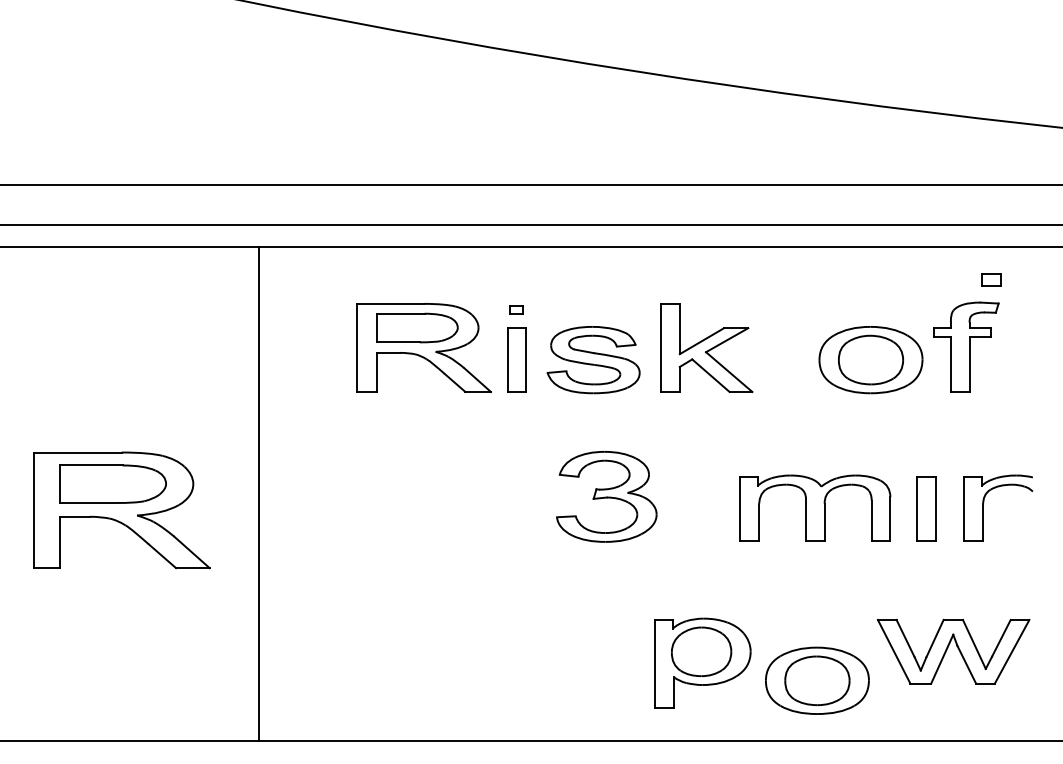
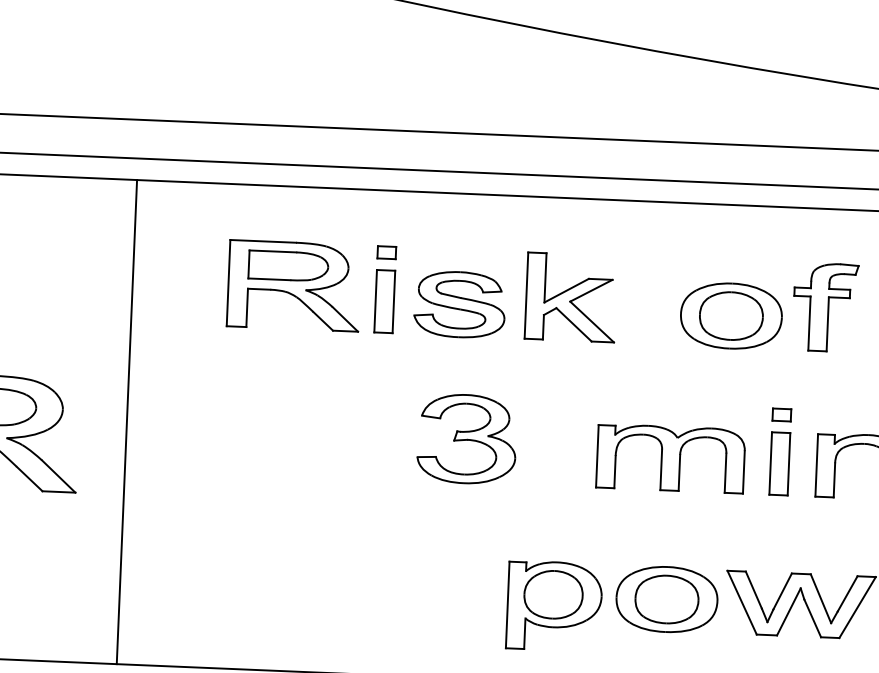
part: (991, 279) -> (781, 414), moved
part: (516, 309) -> (386, 252), size x1.43
part: (817, 680) -> (667, 599), moved

